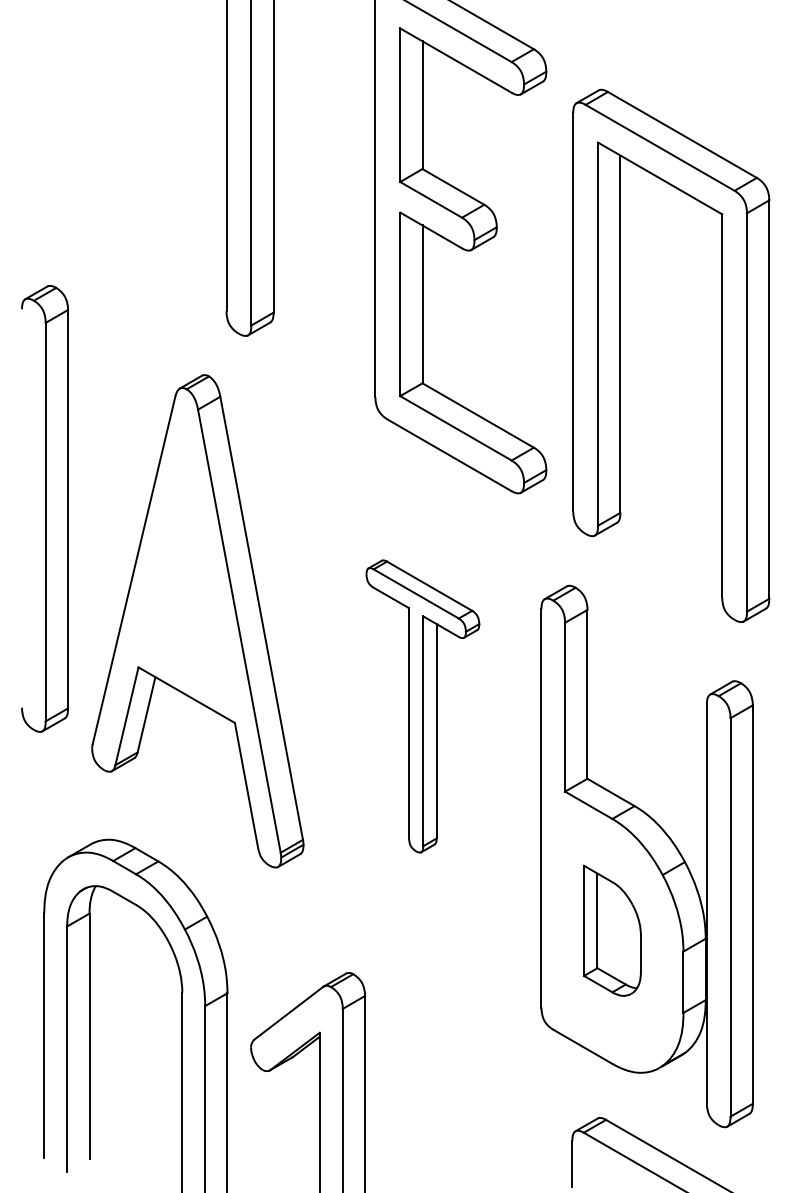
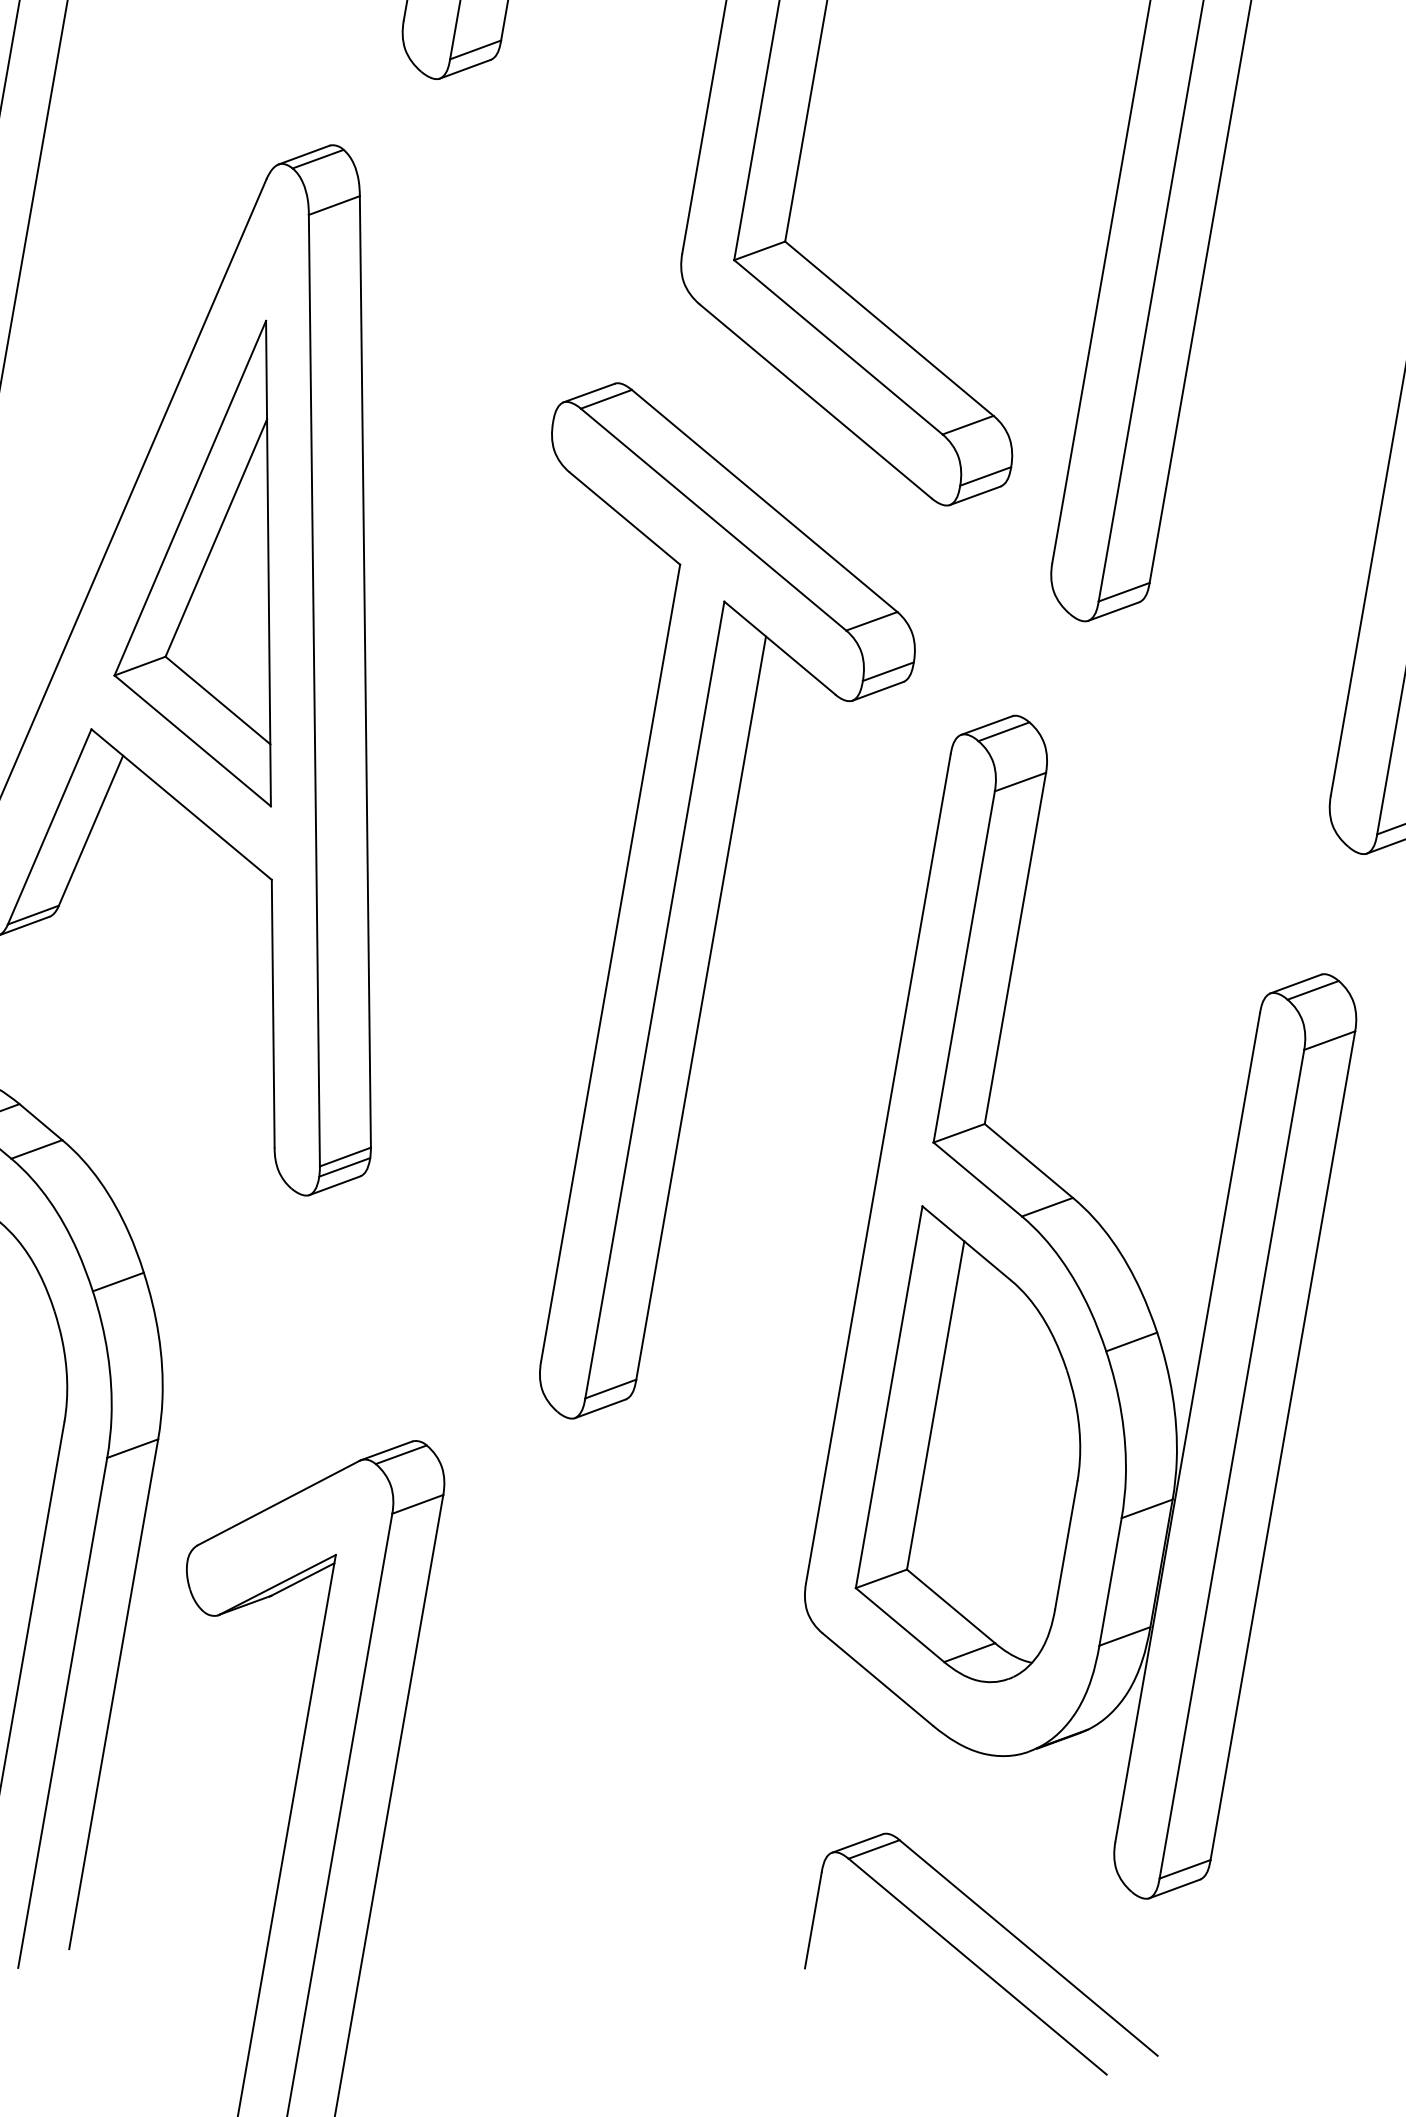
part: (186, 575) -> (224, 555), added
part: (422, 706) -> (667, 913), size x1.67
part: (612, 930) -> (981, 1448), size x1.67

